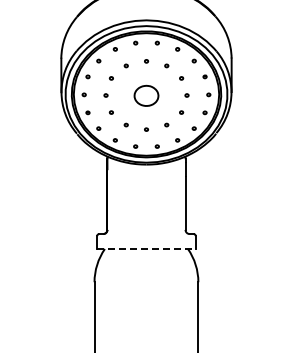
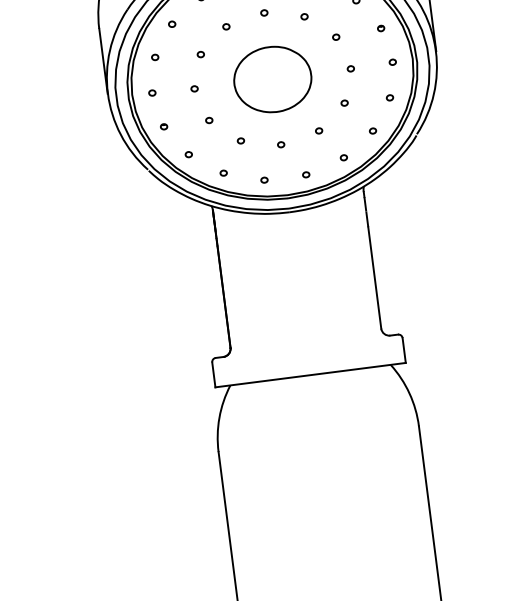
part: (146, 95) -> (272, 78), size x1.67
line: (146, 249) -> (310, 376), dashed -> solid

